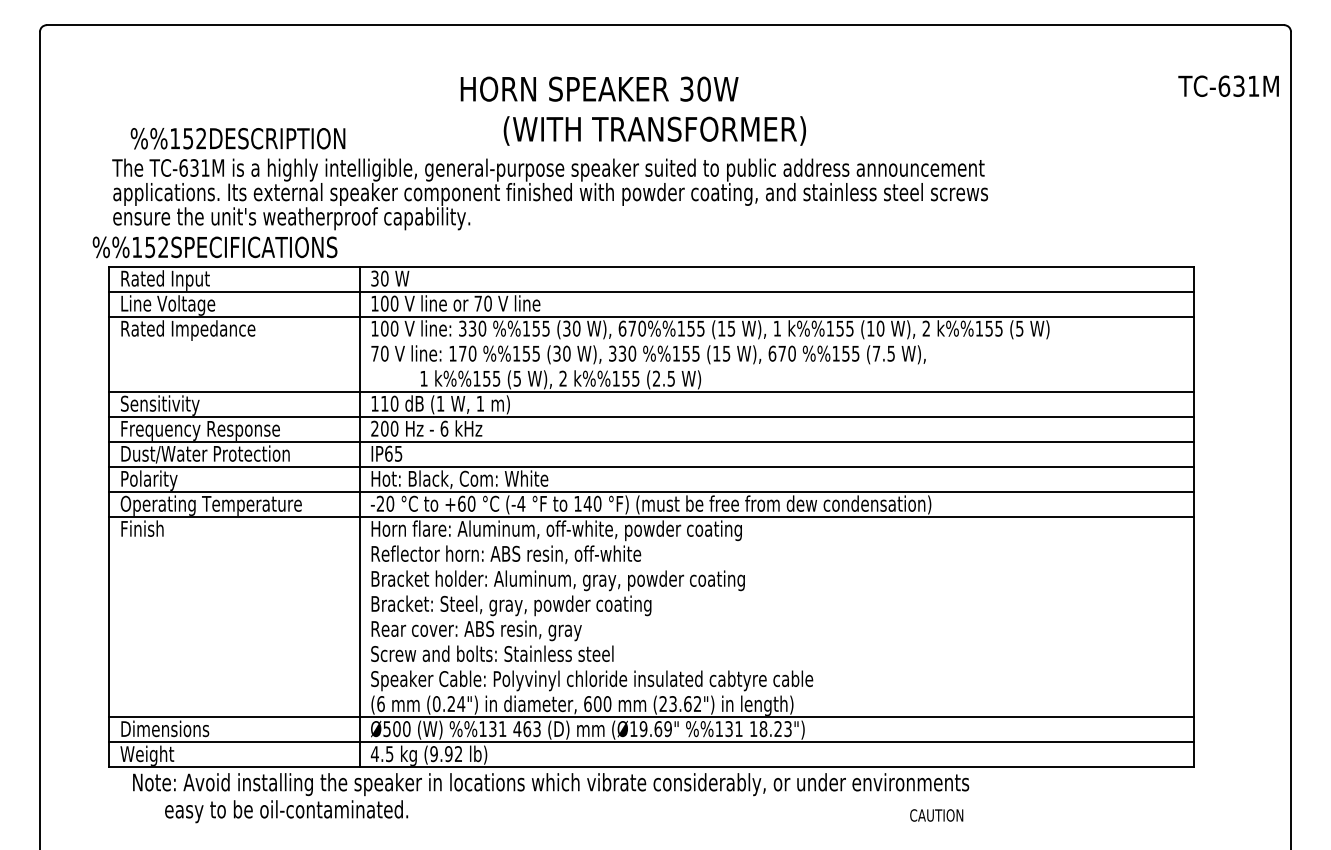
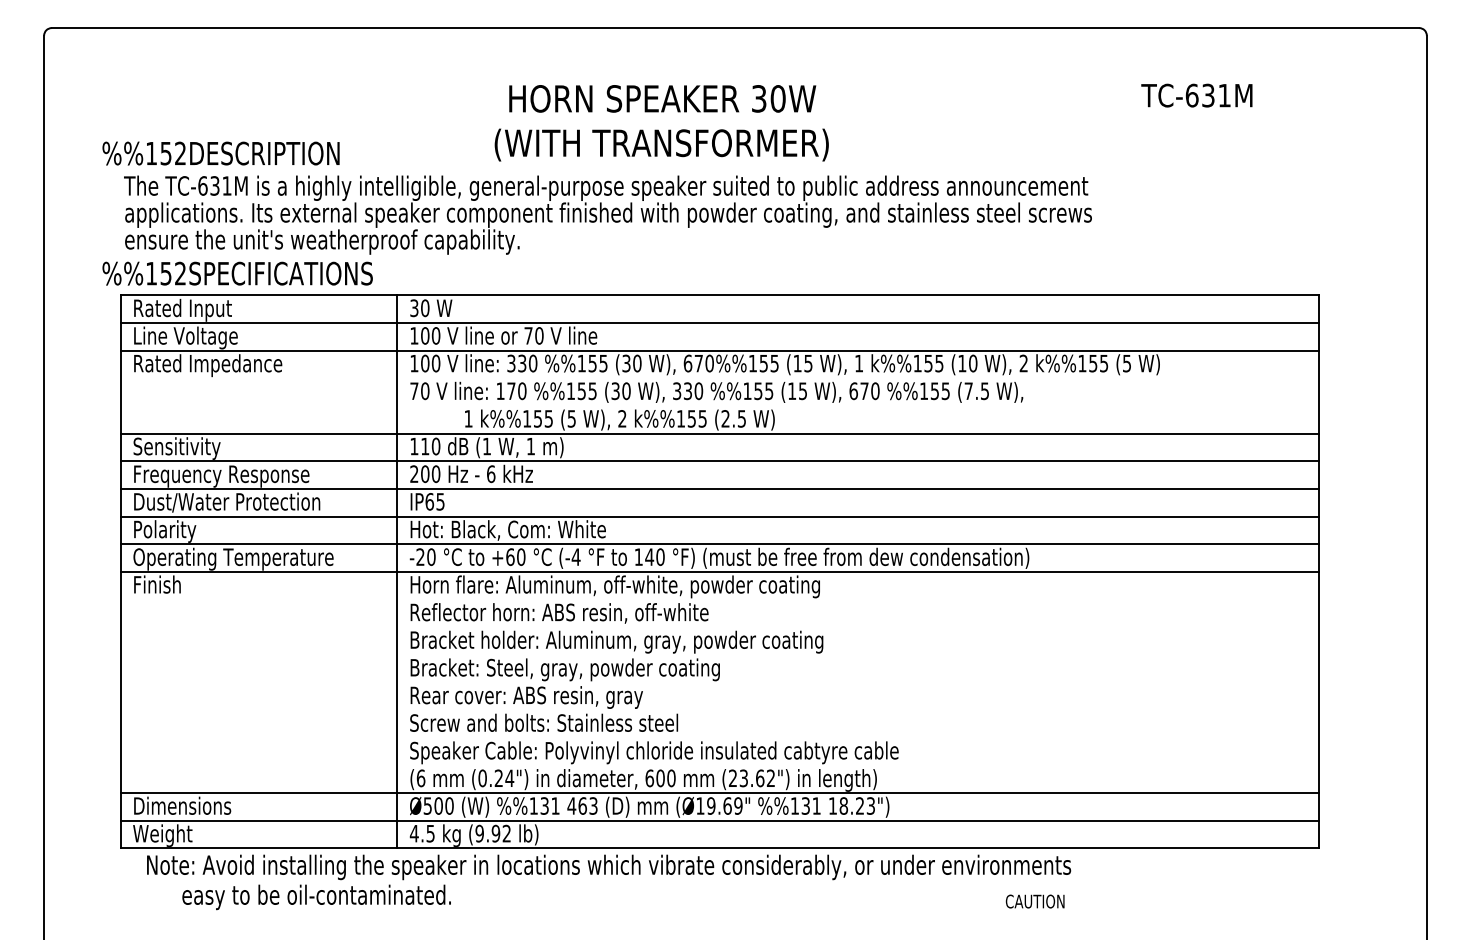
text: (1228, 86) -> (1196, 95), moved
text: (654, 130) -> (661, 144), moved
text: (237, 138) -> (220, 153), moved

